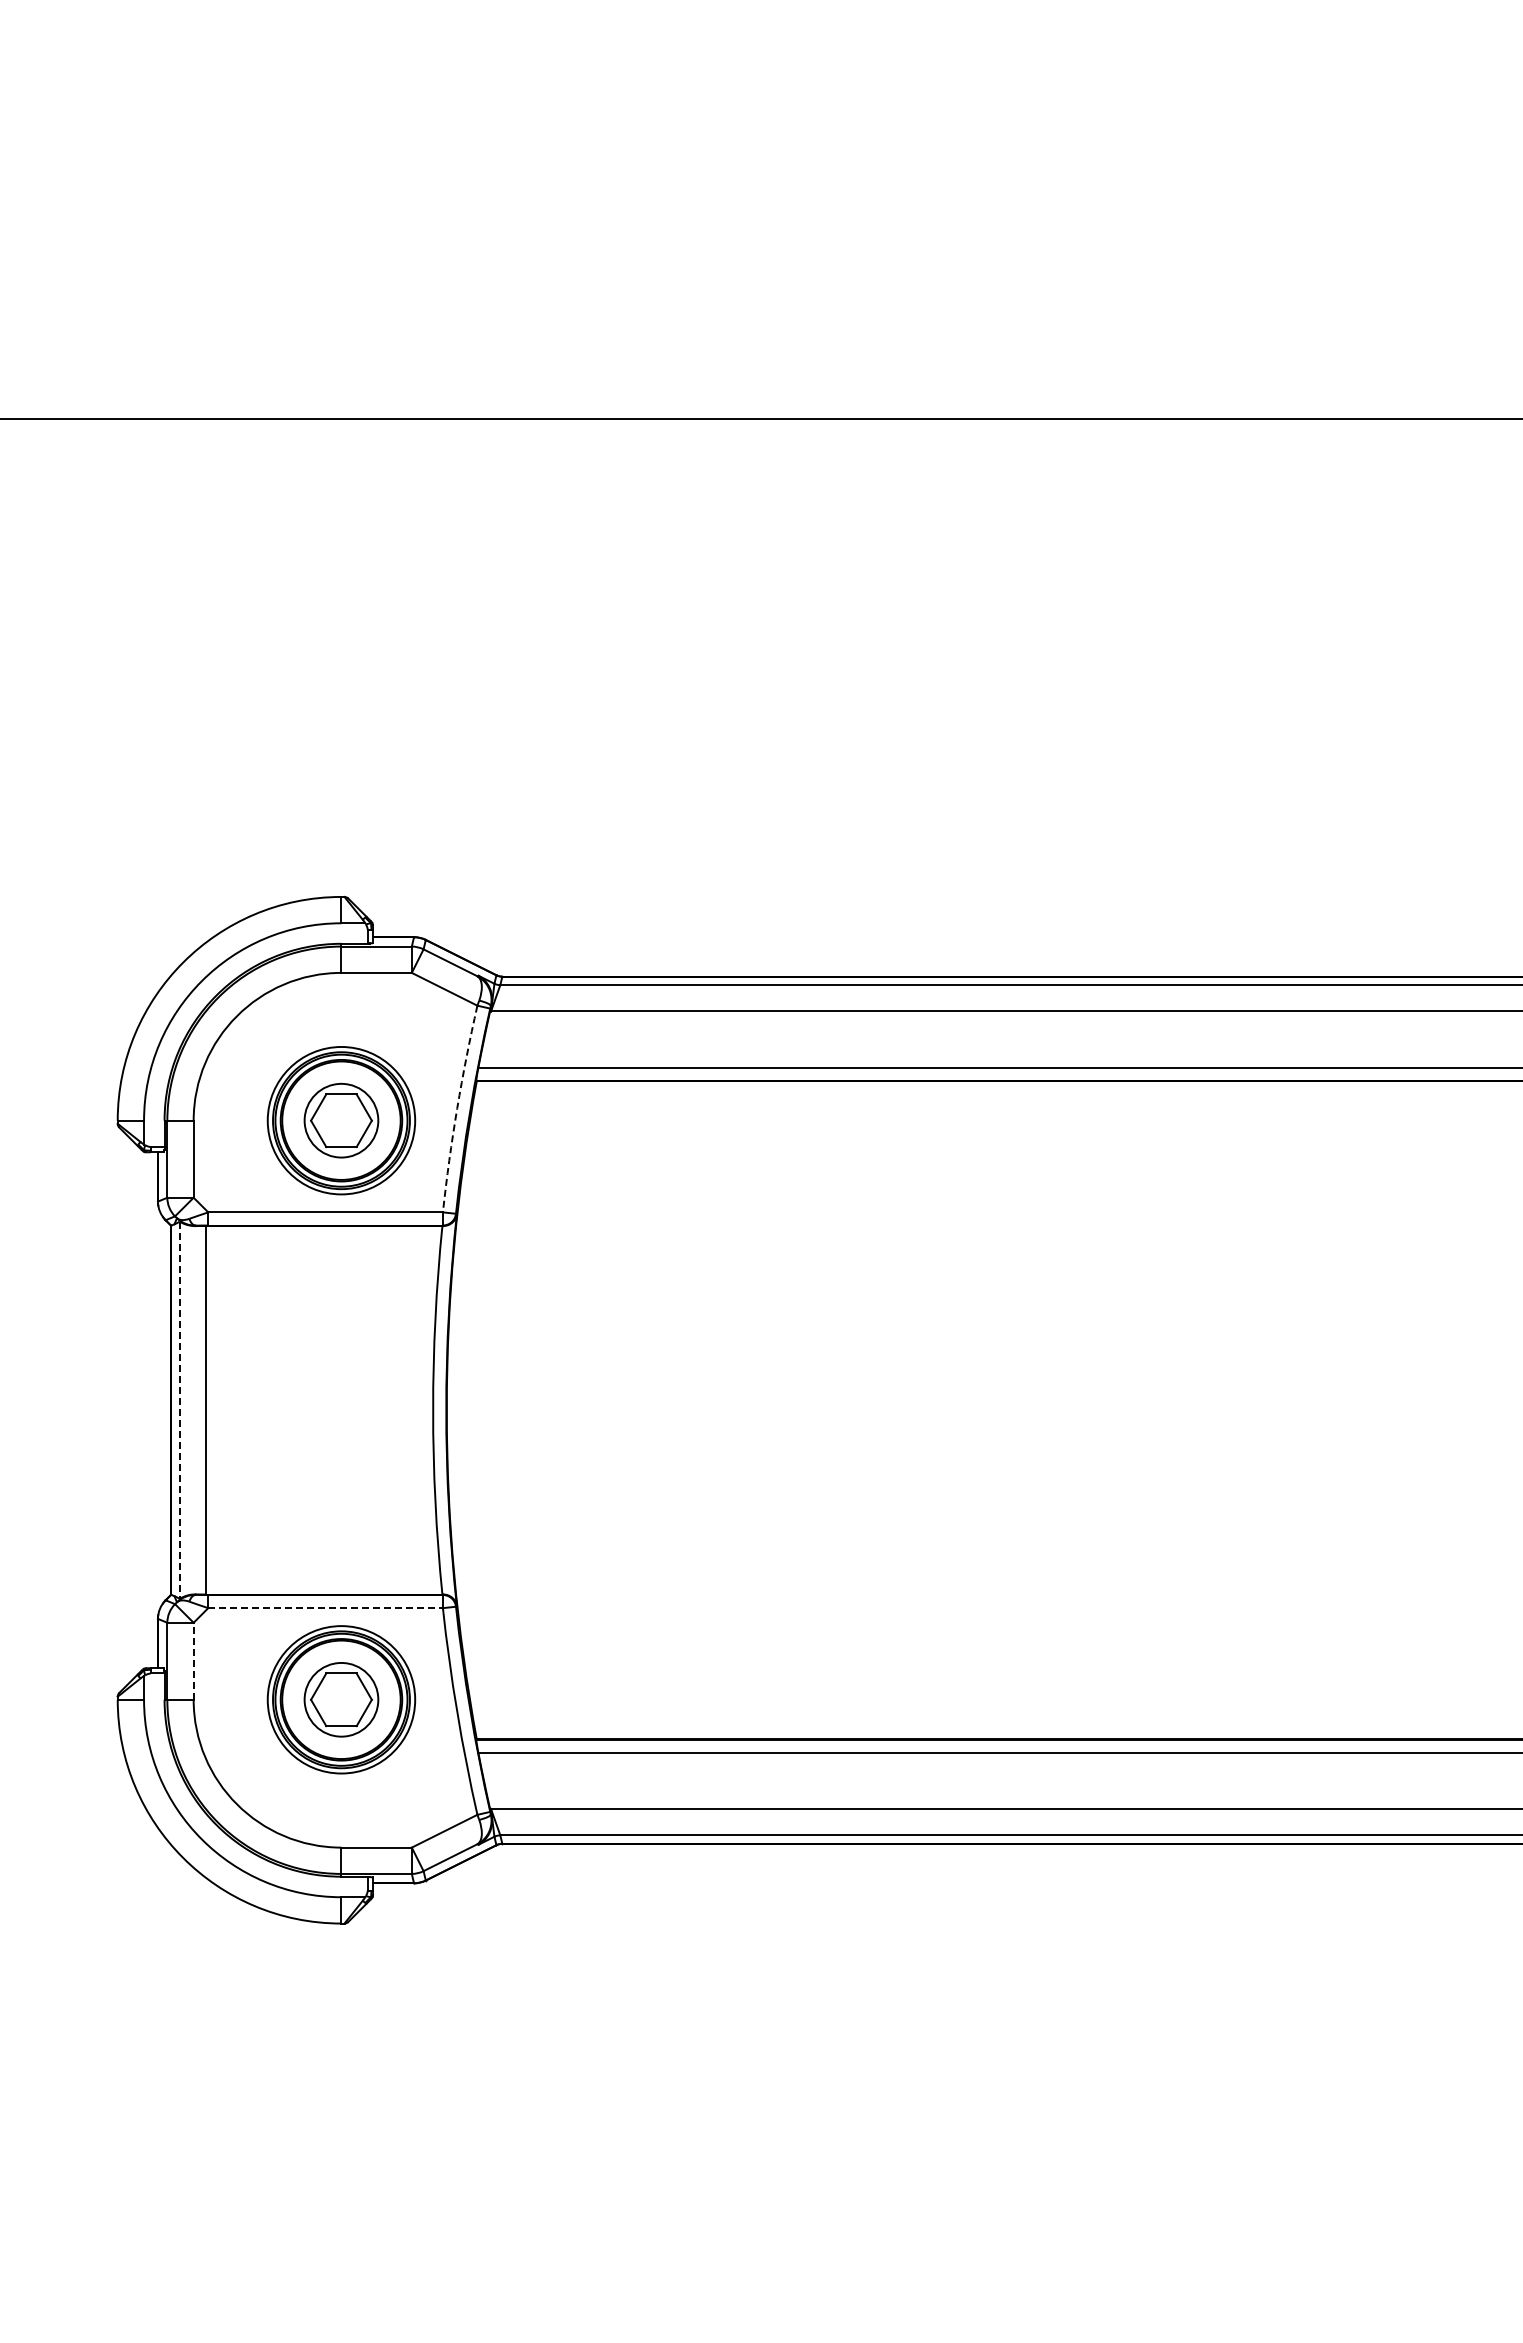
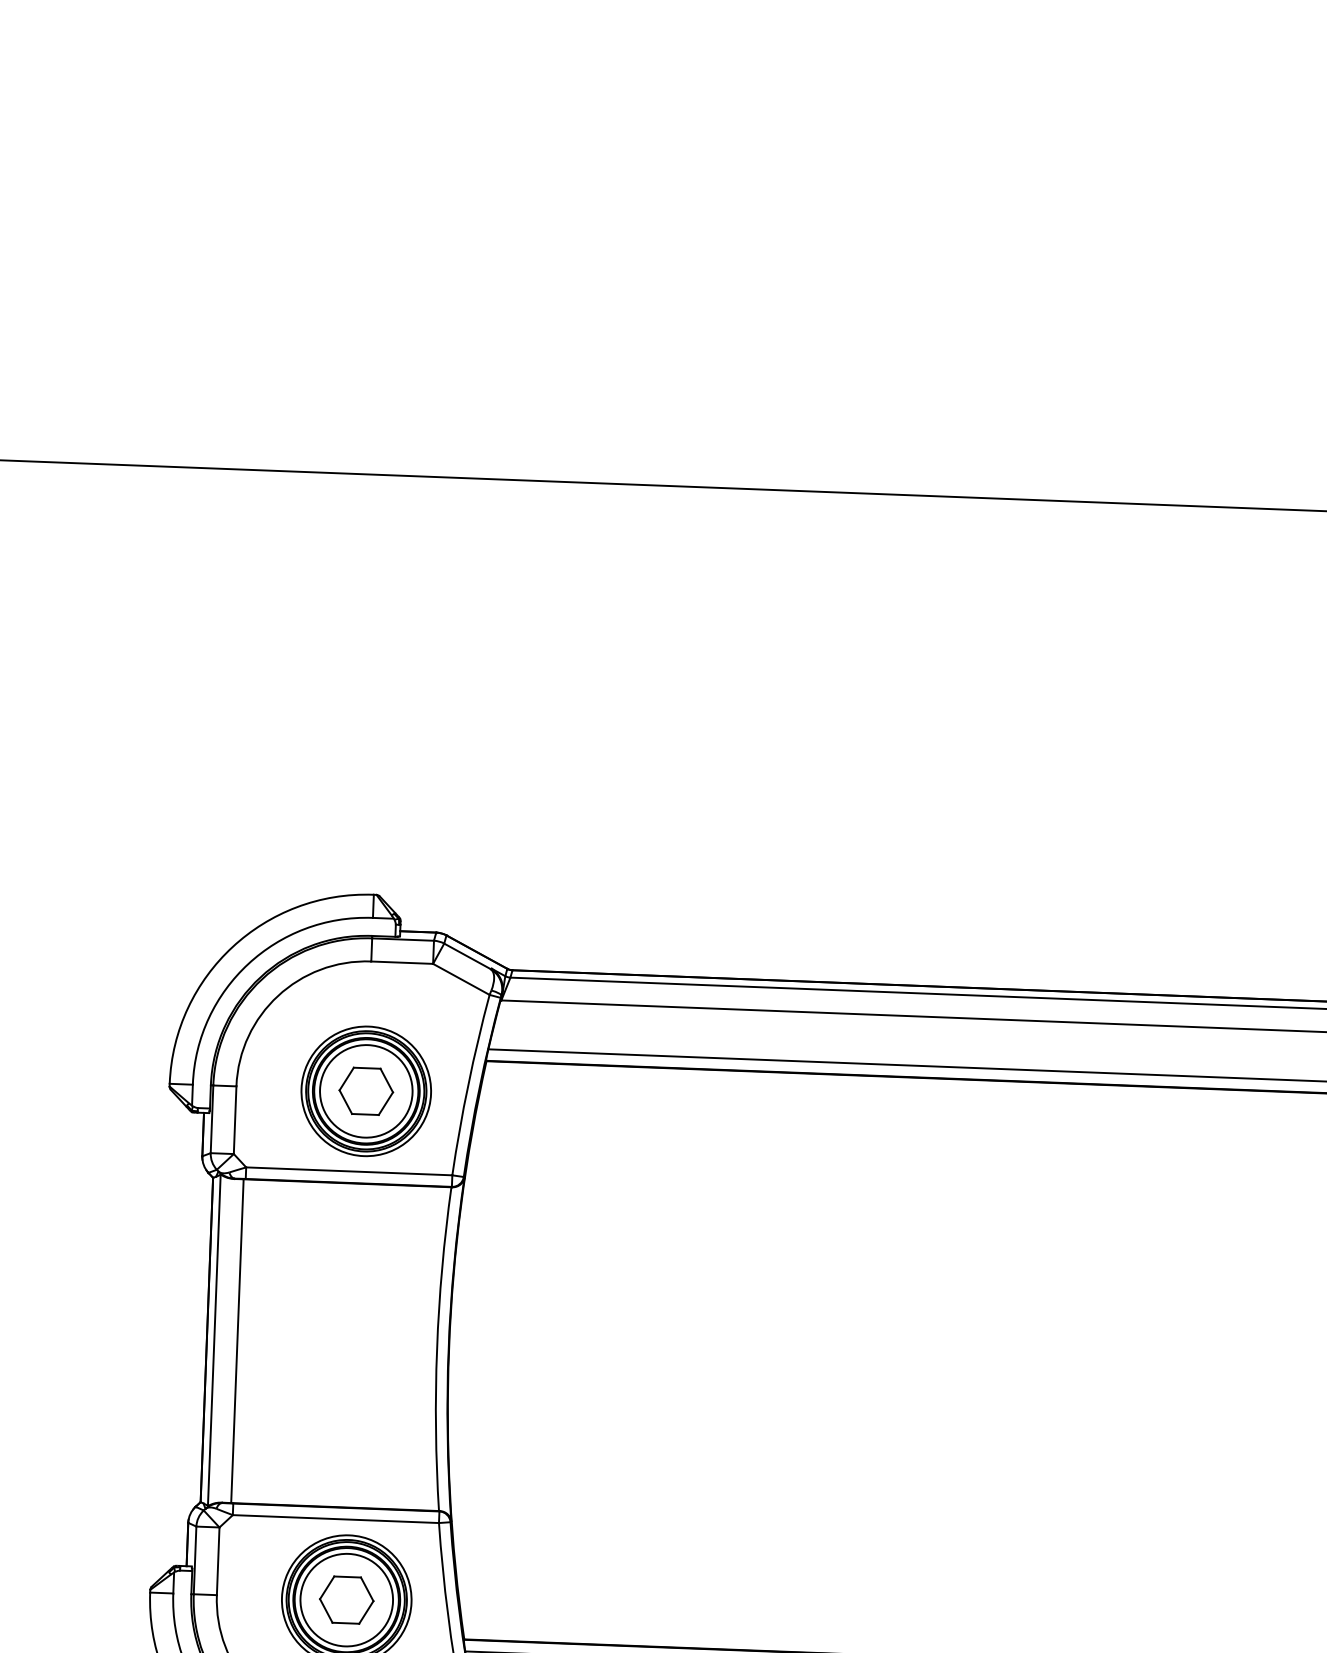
arc: (457, 1108) -> (468, 1084), dashed -> solid
circle: (341, 1120) -> (366, 1091), size x1.43
line: (179, 1410) -> (214, 1340), dashed -> solid
line: (326, 1608) -> (336, 1519), dashed -> solid
line: (193, 1661) -> (218, 1561), dashed -> solid
circle: (341, 1699) -> (346, 1599), size x1.43

